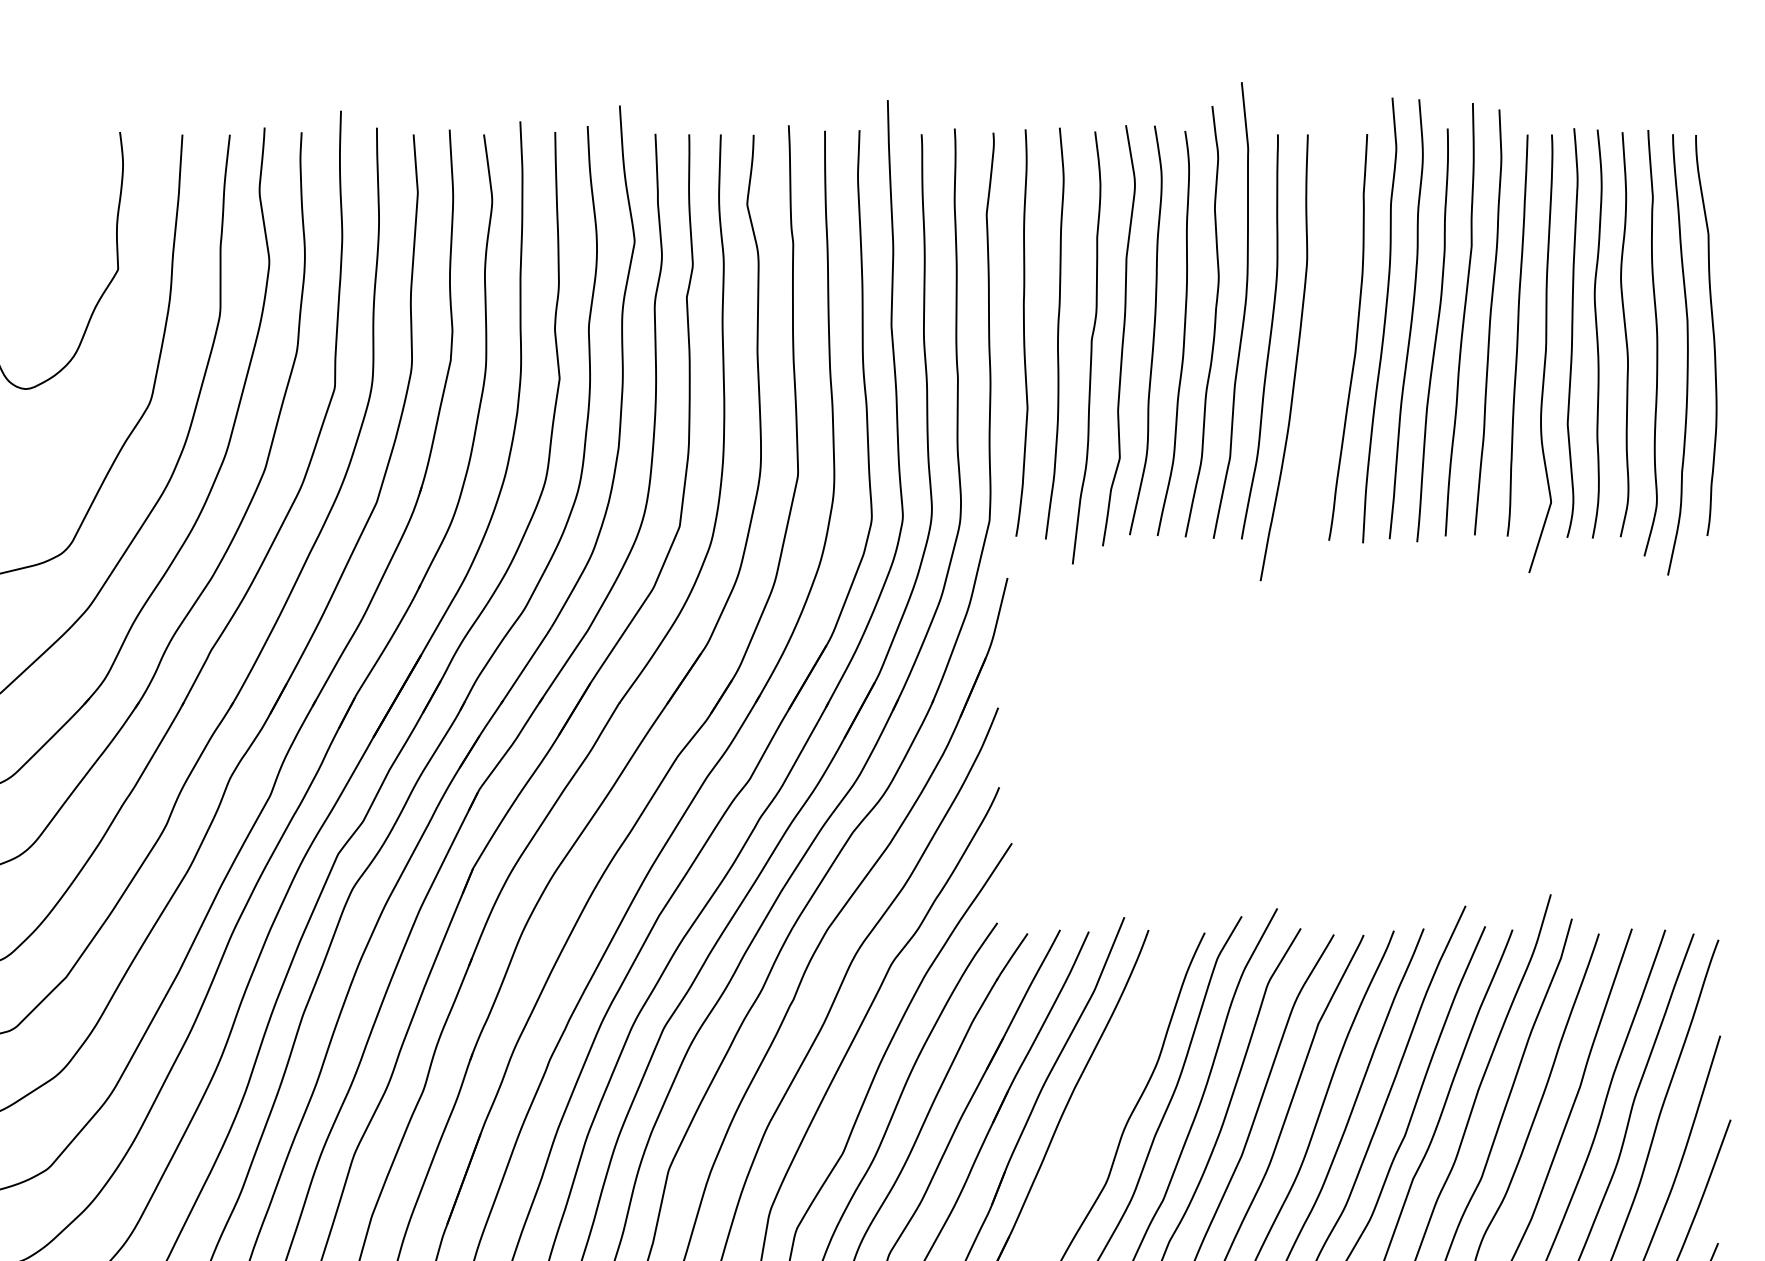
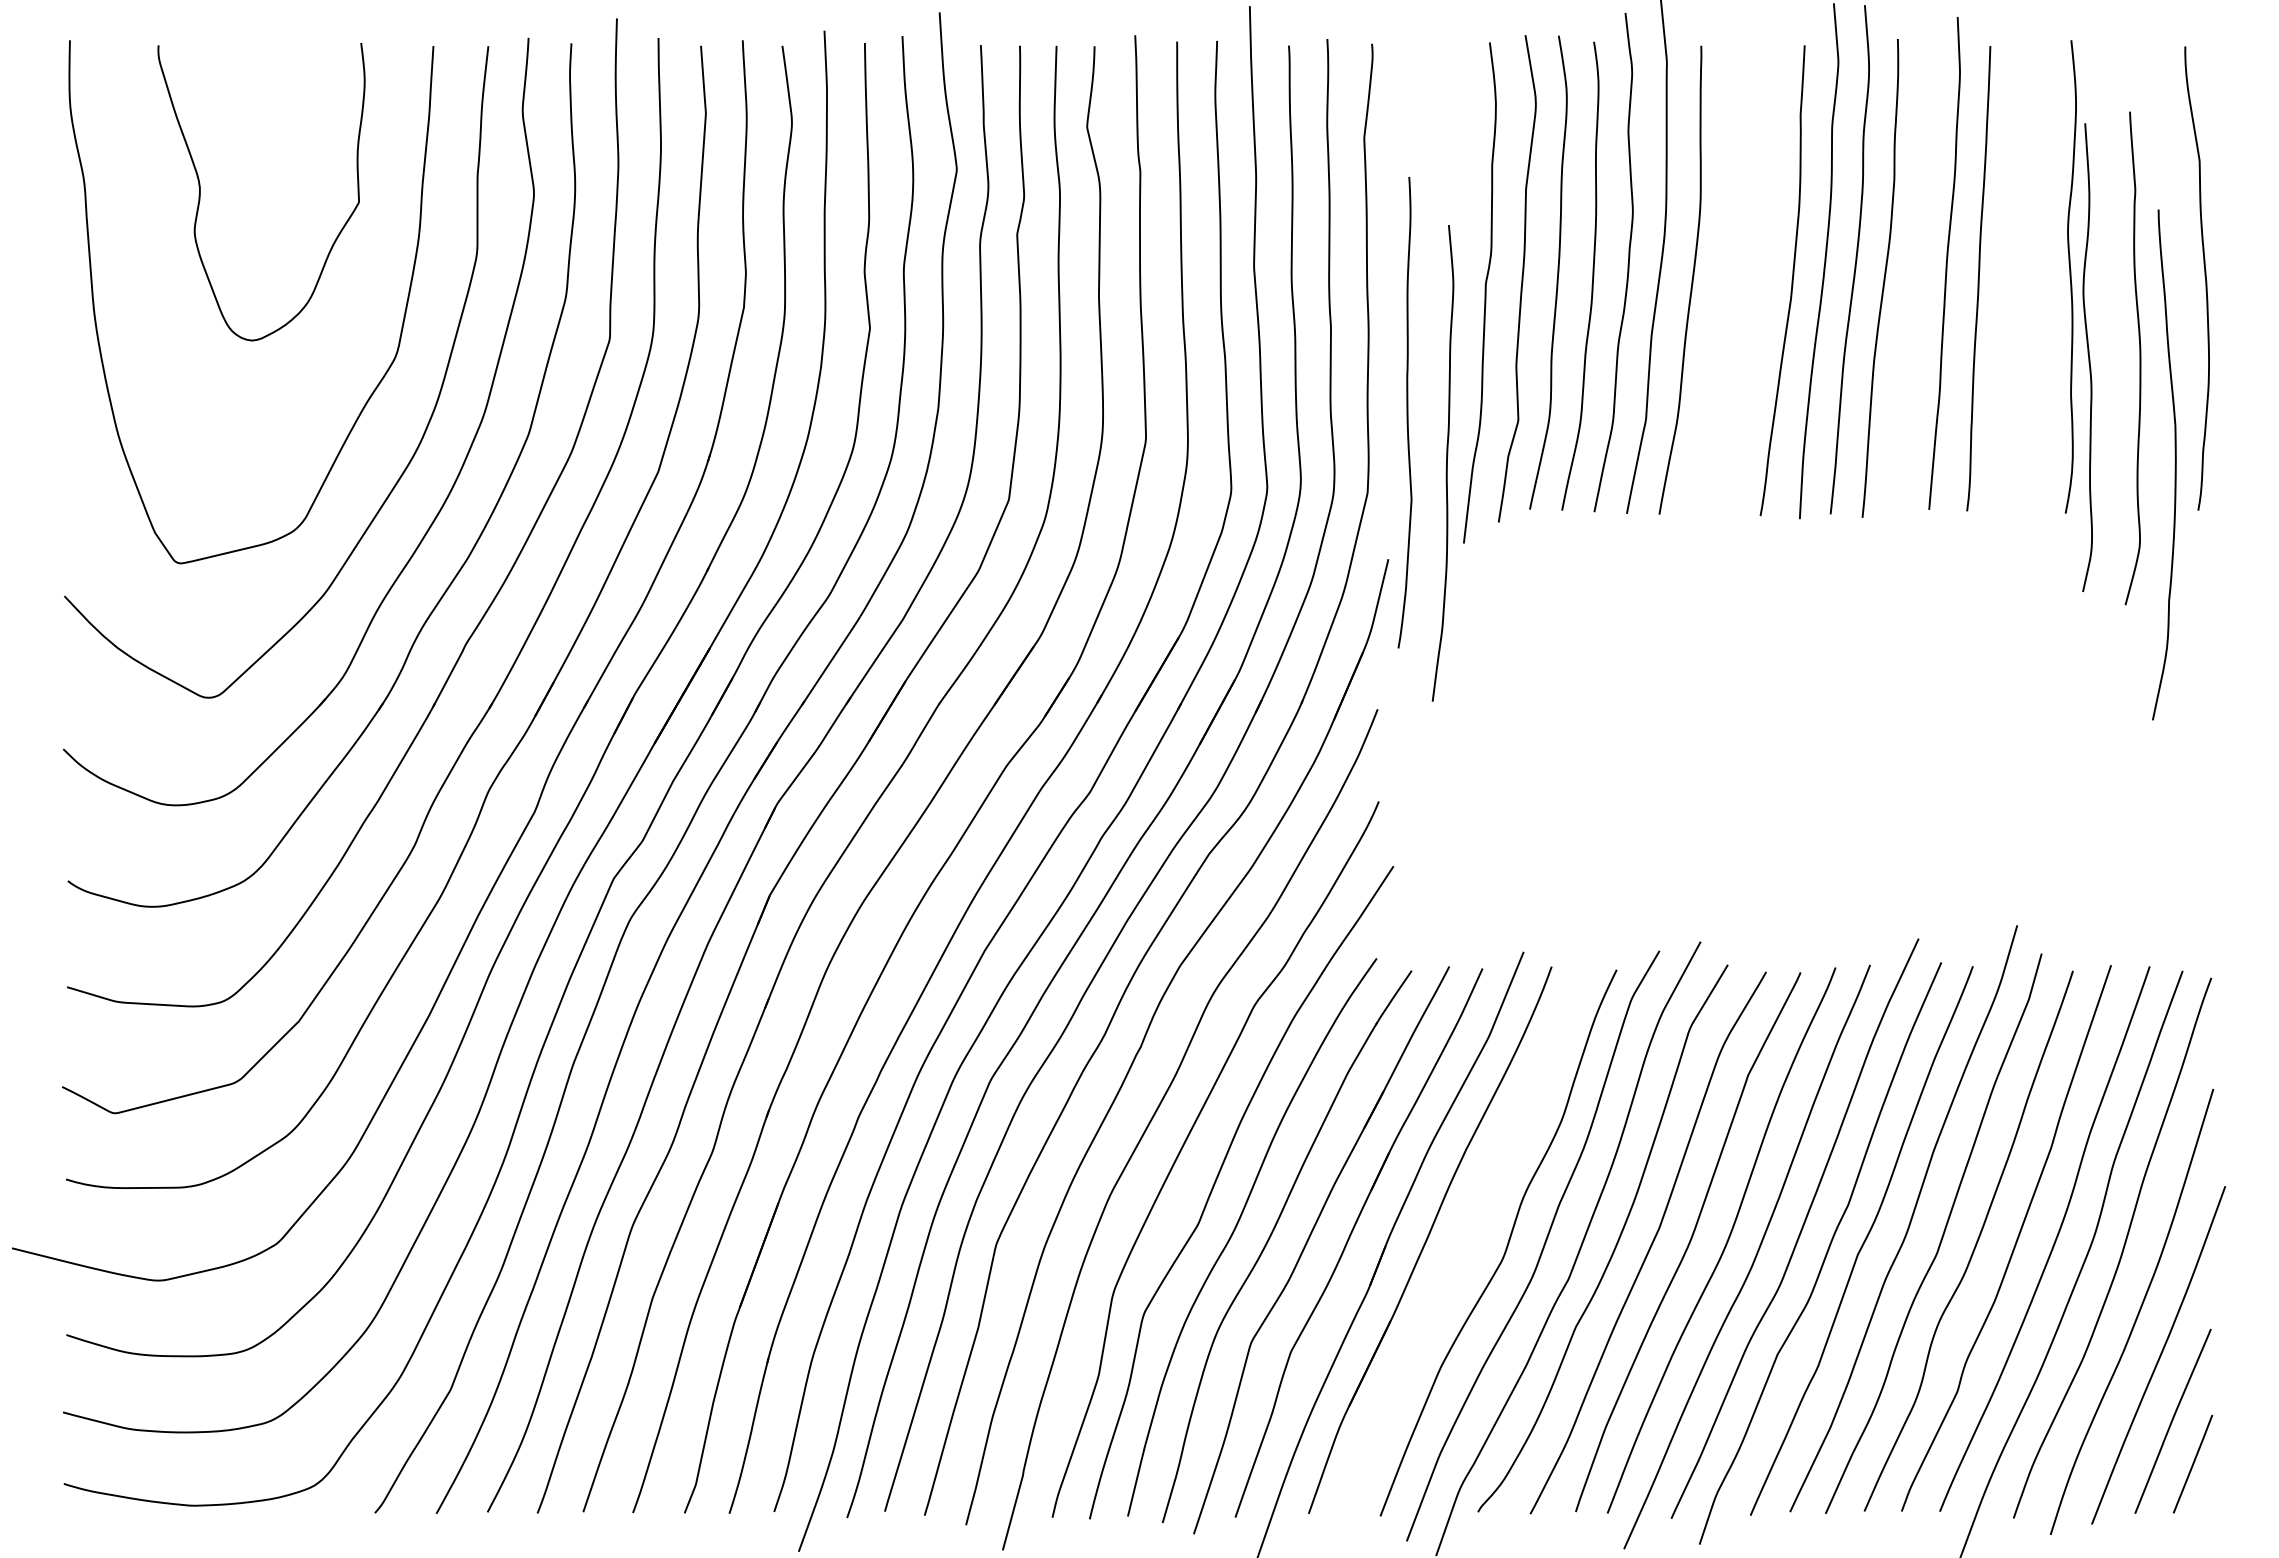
curve: (1462, 319) -> (1915, 260), removed
curve: (1023, 332) -> (1406, 412), moved
curve: (1572, 332) -> (2042, 275), removed
curve: (1057, 333) -> (1446, 463), moved
curve: (1625, 334) -> (2088, 357), moved
curve: (1656, 343) -> (2139, 358), moved
curve: (1545, 353) -> (2010, 299), removed
curve: (1686, 354) -> (2174, 464), moved
curve: (1296, 357) -> (1722, 303), removed

